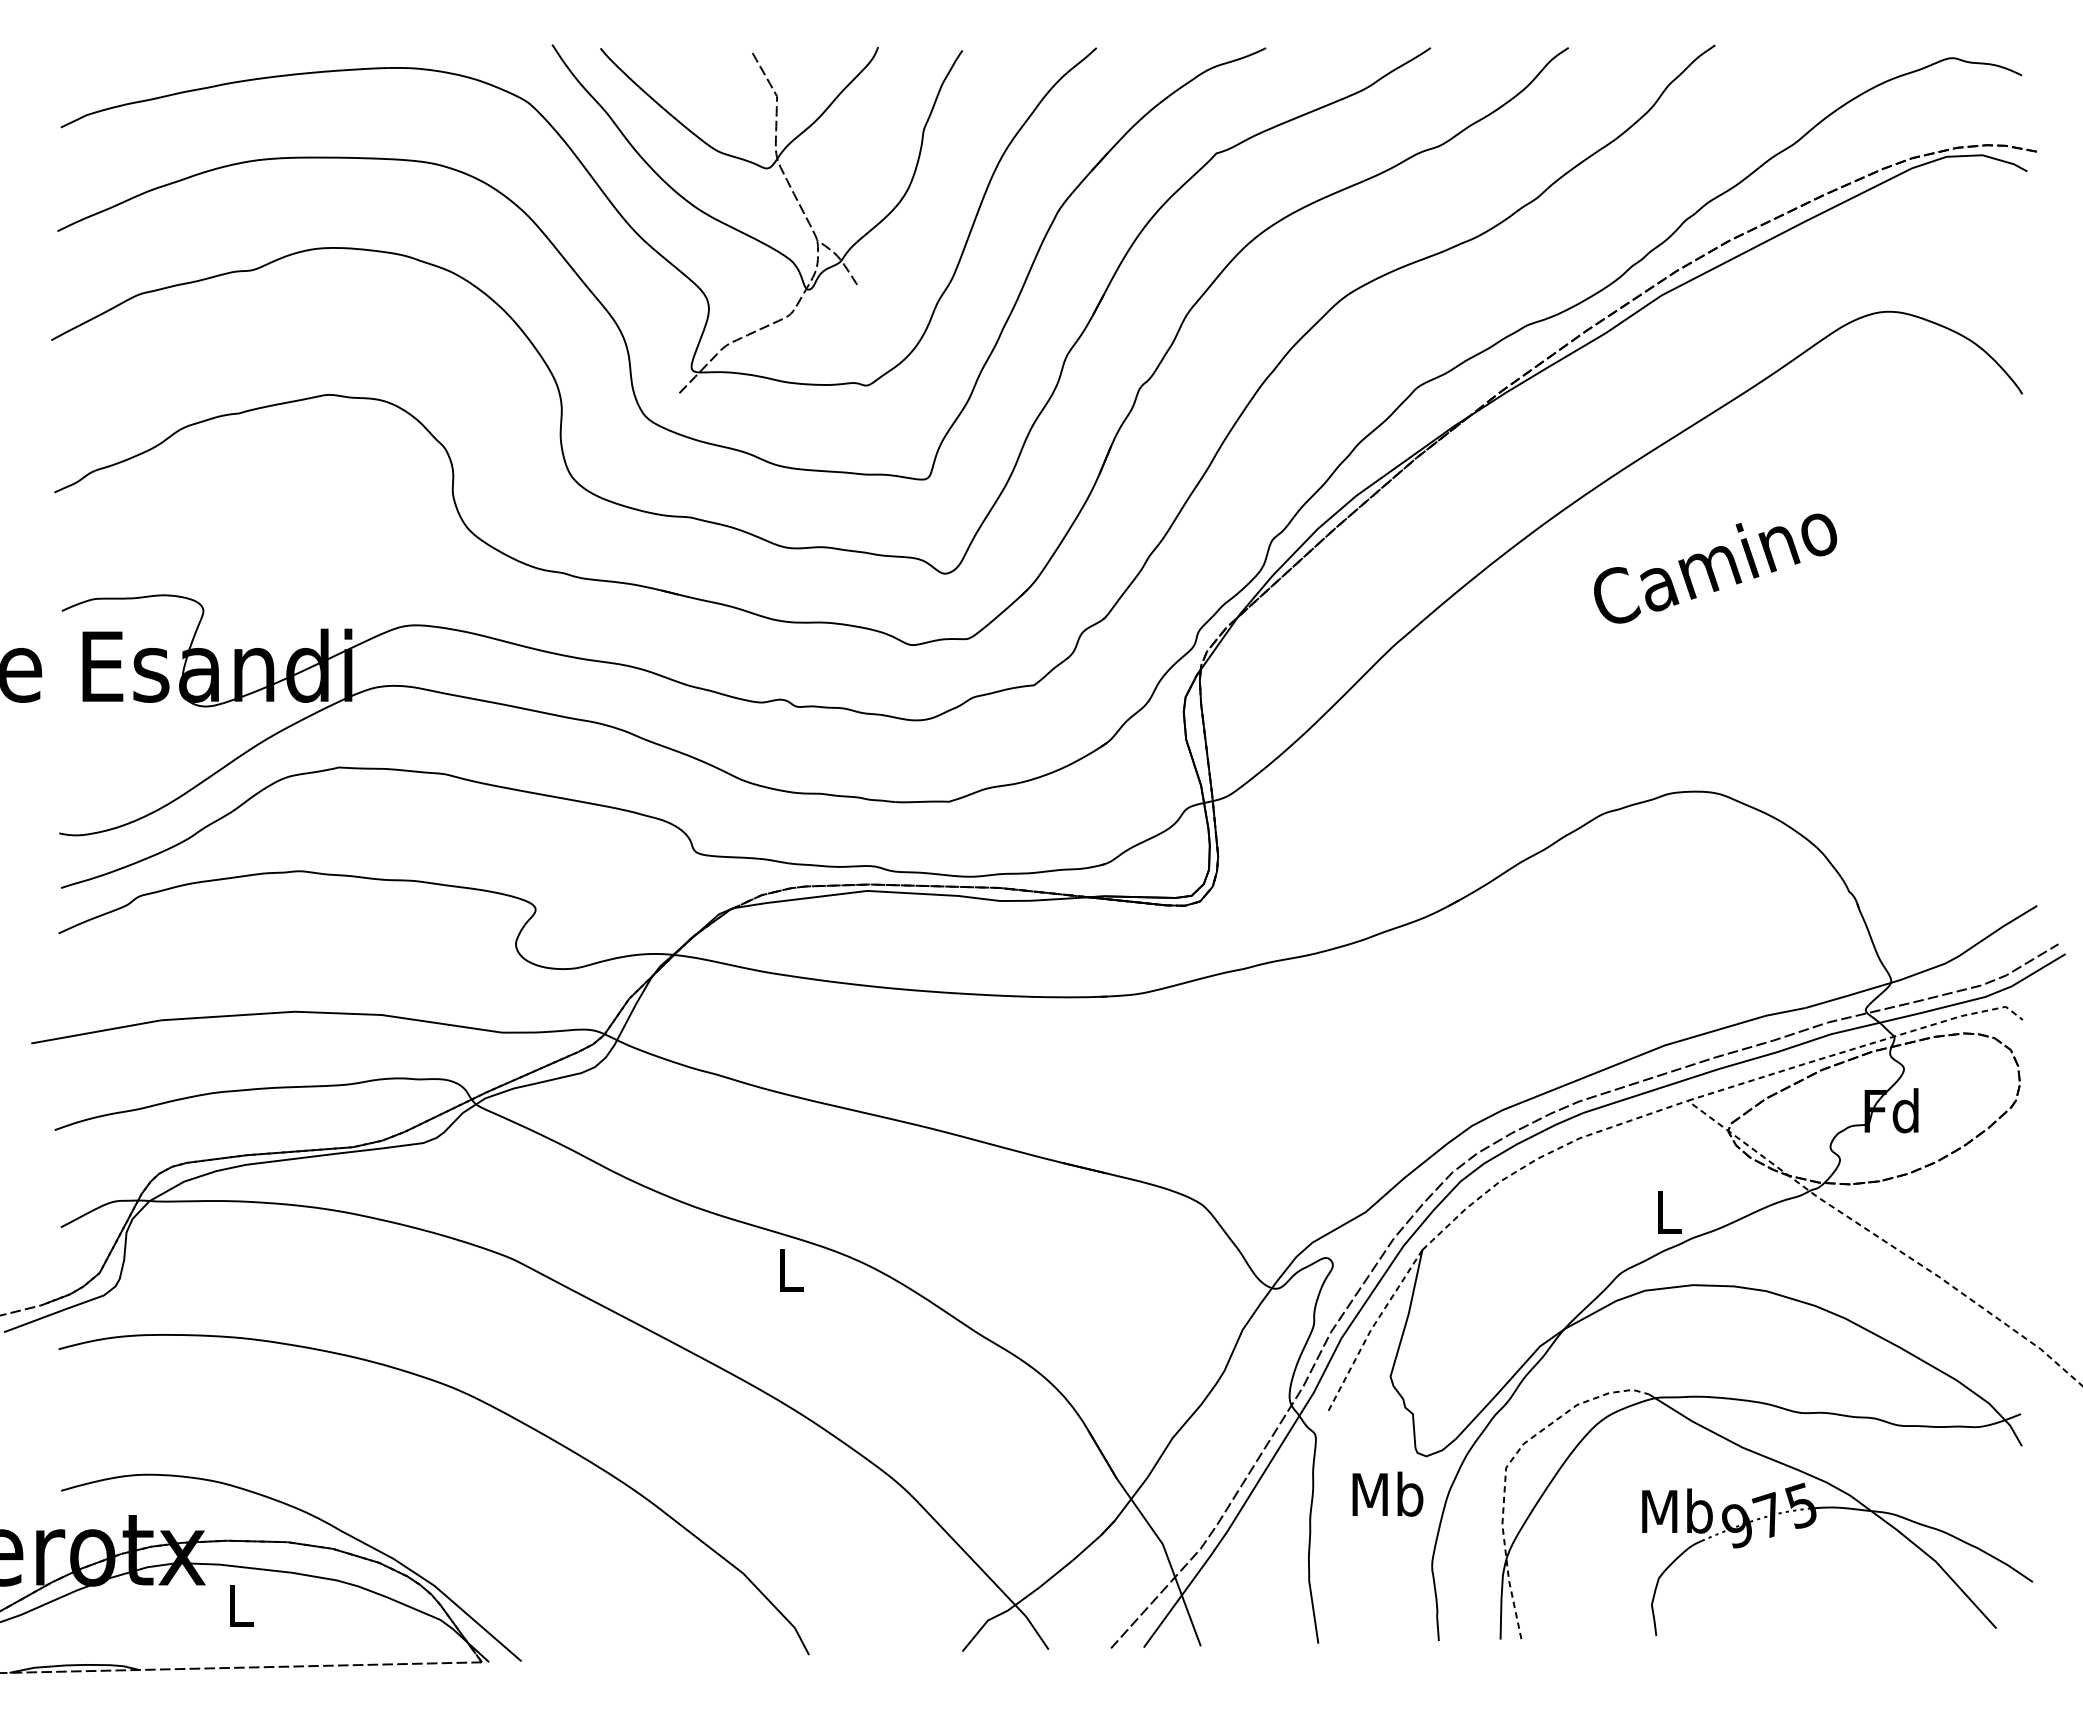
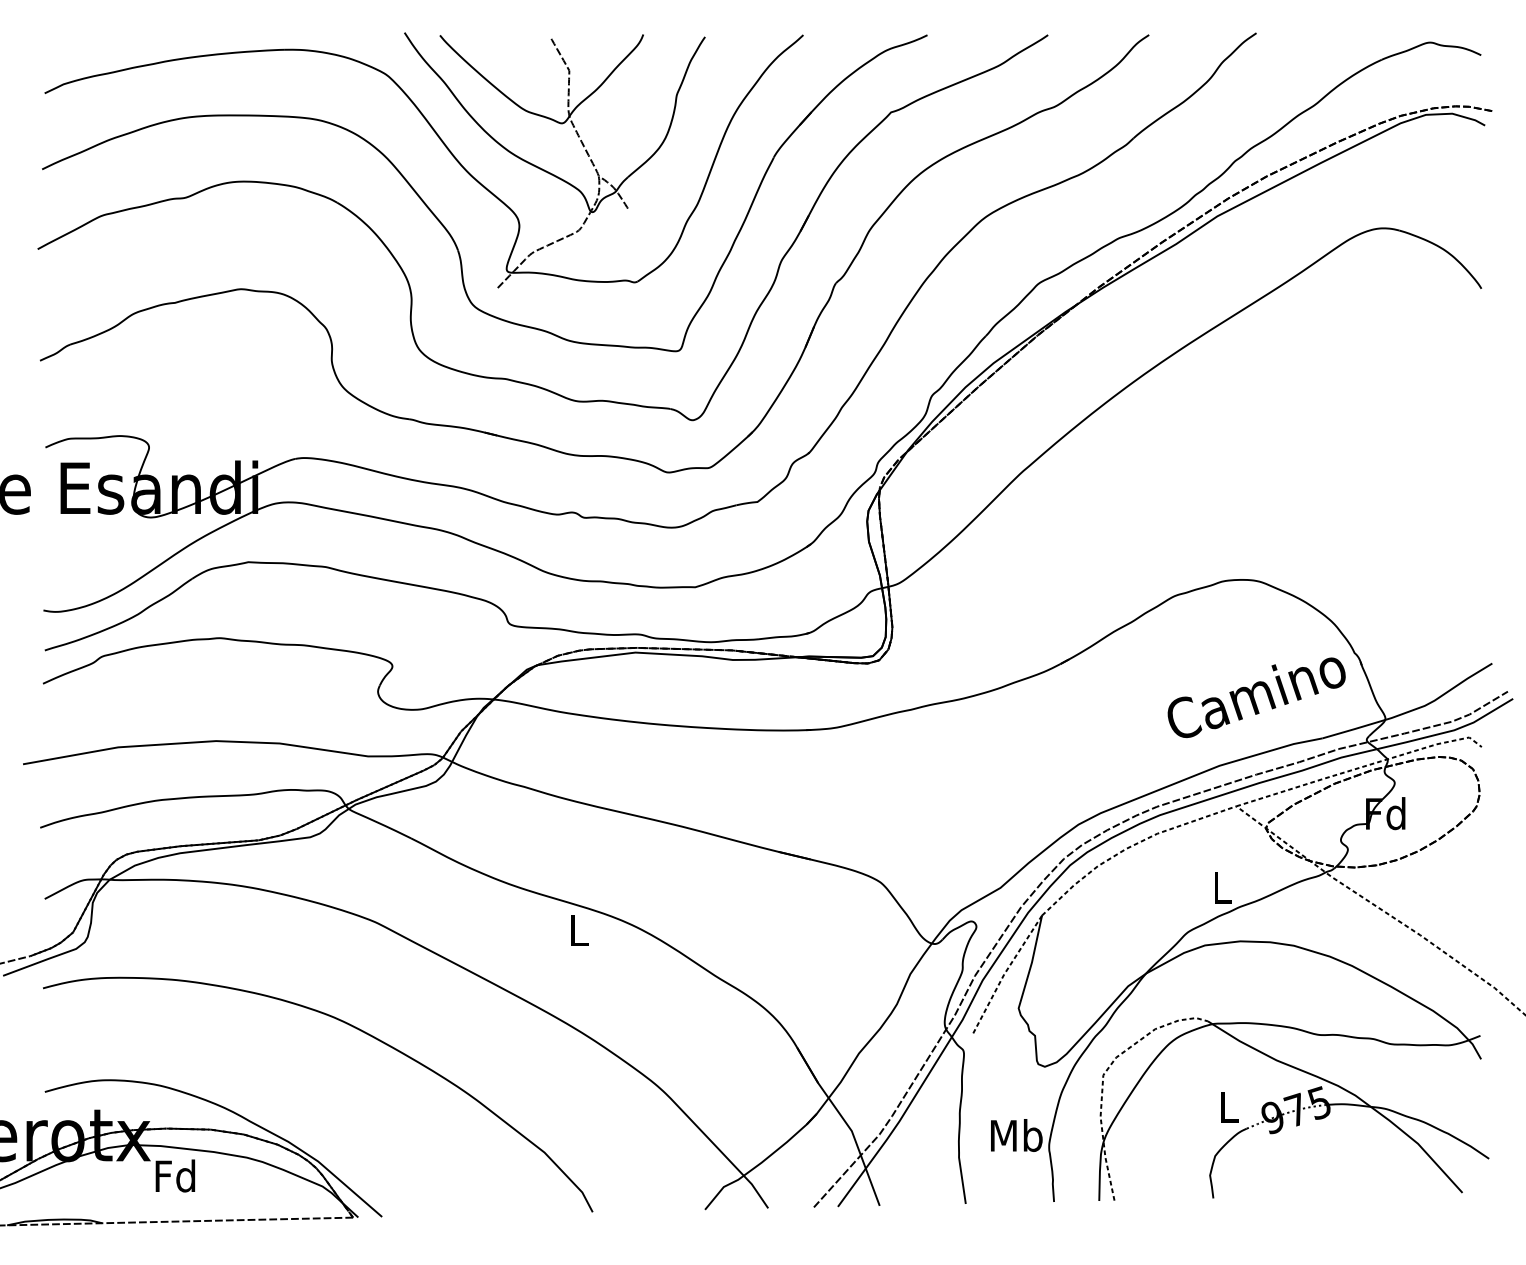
text: (1715, 568) -> (1256, 697), moved
text: (1387, 1493) -> (1016, 1134), moved
text: (1677, 1510) -> (1228, 1106), Mb -> L
text: (239, 1605) -> (175, 1176), L -> Fd

